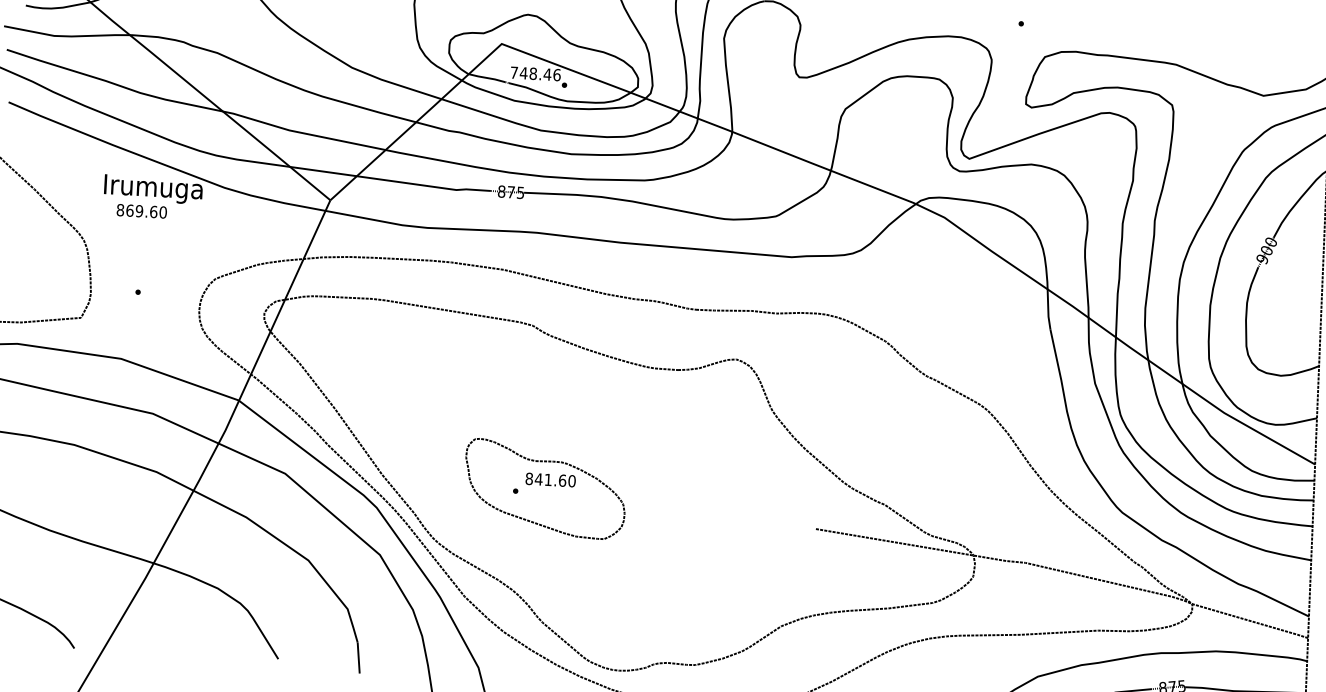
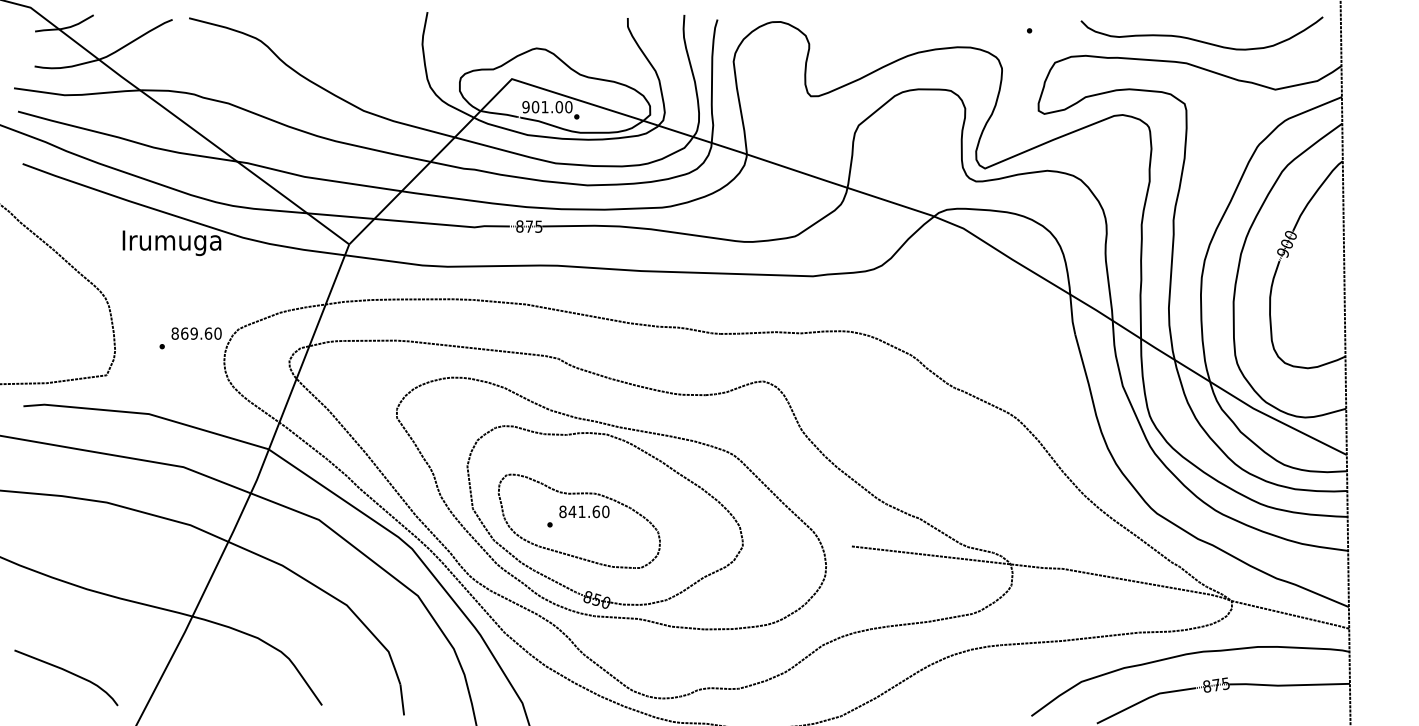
curve: (1192, 42) -> (1201, 40), added
text: (535, 74) -> (547, 107), 748.46 -> 901.00
text: (141, 211) -> (196, 333), moved
part: (610, 422) -> (641, 451), added

